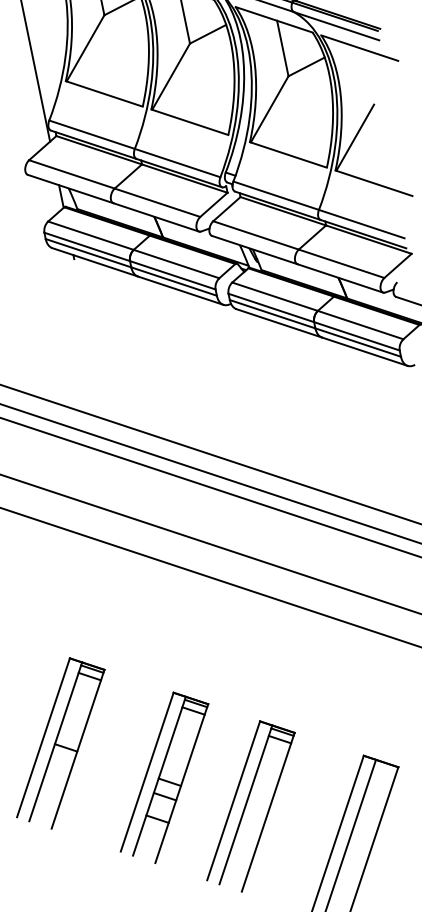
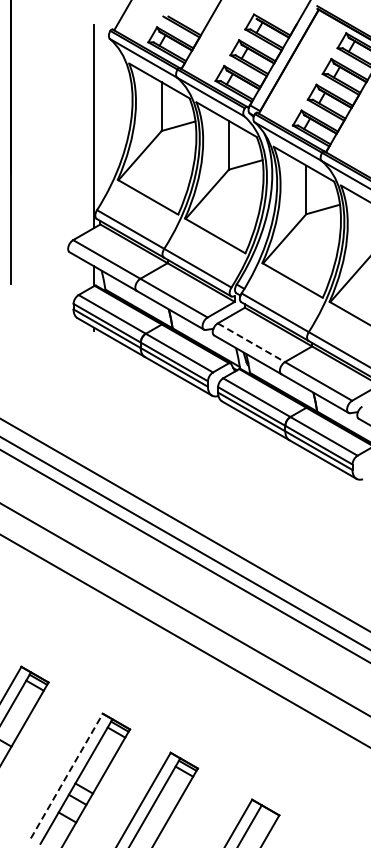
line: (256, 235) -> (251, 342), solid -> dashed
line: (146, 772) -> (66, 776), solid -> dashed

